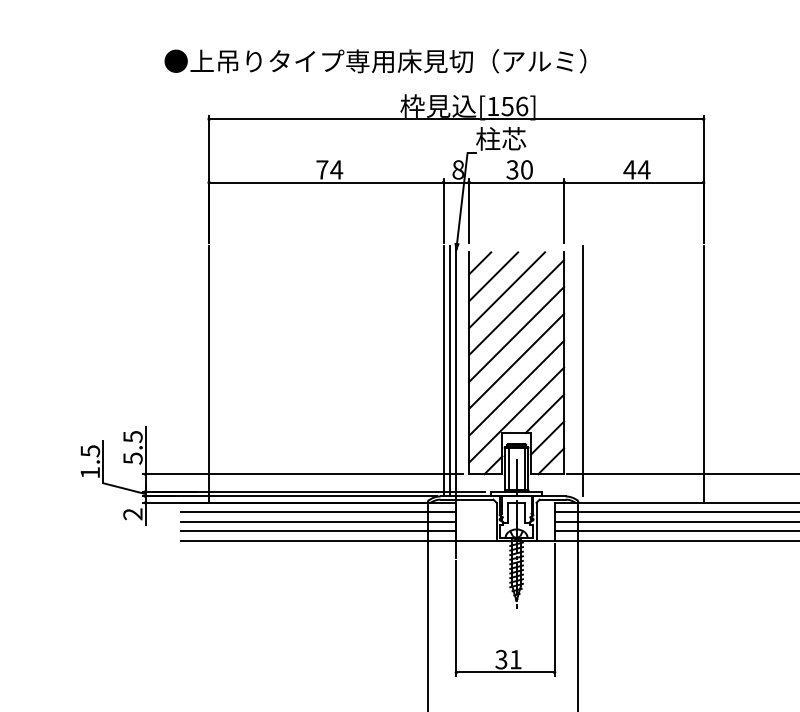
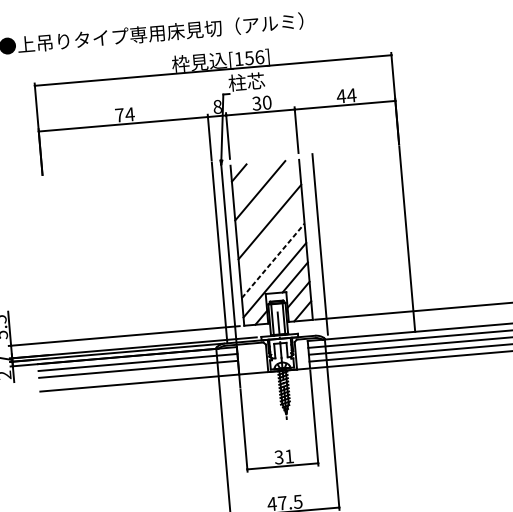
line: (493, 276) -> (249, 181), removed
line: (516, 307) -> (268, 202), removed
line: (516, 360) -> (271, 240), removed
line: (450, 371) -> (224, 252), removed
line: (209, 374) -> (50, 269), removed
line: (516, 387) -> (273, 260), solid -> dashed
line: (318, 531) -> (139, 376), removed

